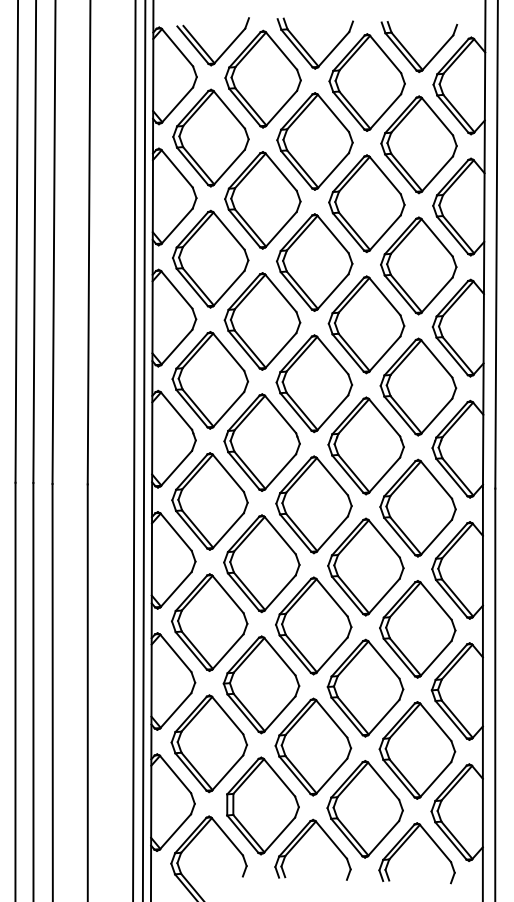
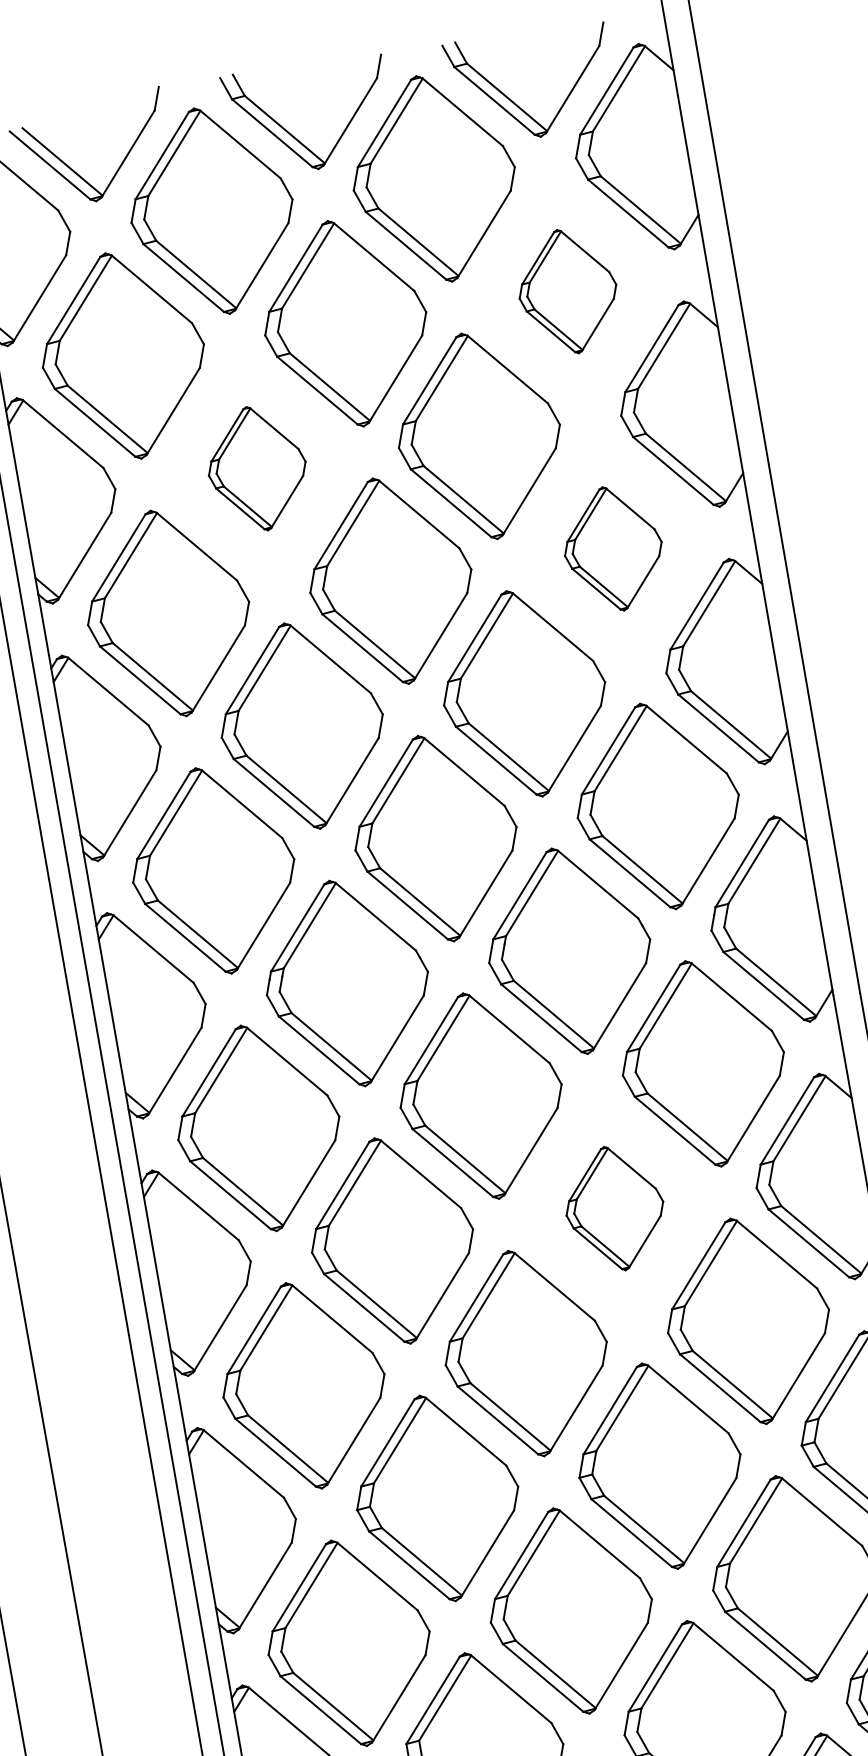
part: (418, 144) -> (566, 291), size x0.6
part: (262, 200) -> (256, 469), size x0.6
part: (418, 265) -> (612, 548), size x0.6
part: (365, 566) -> (613, 1207), size x0.6

